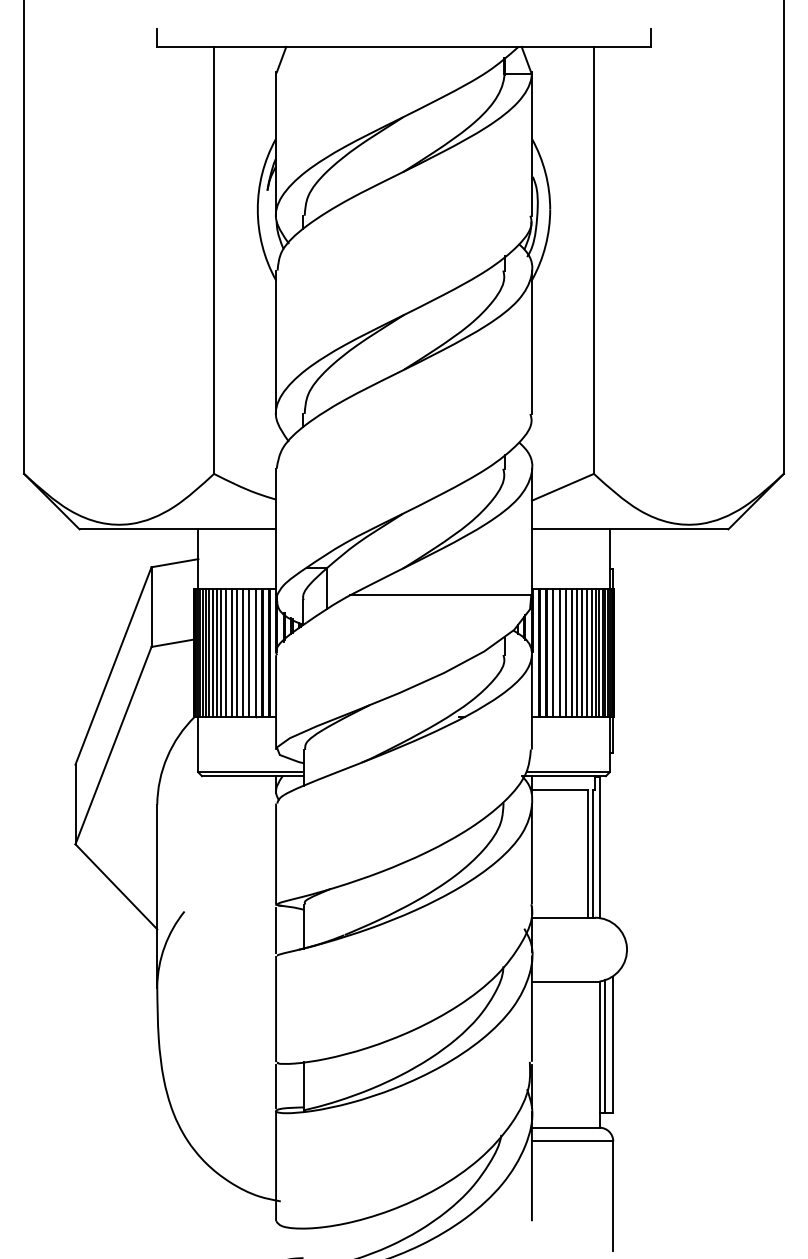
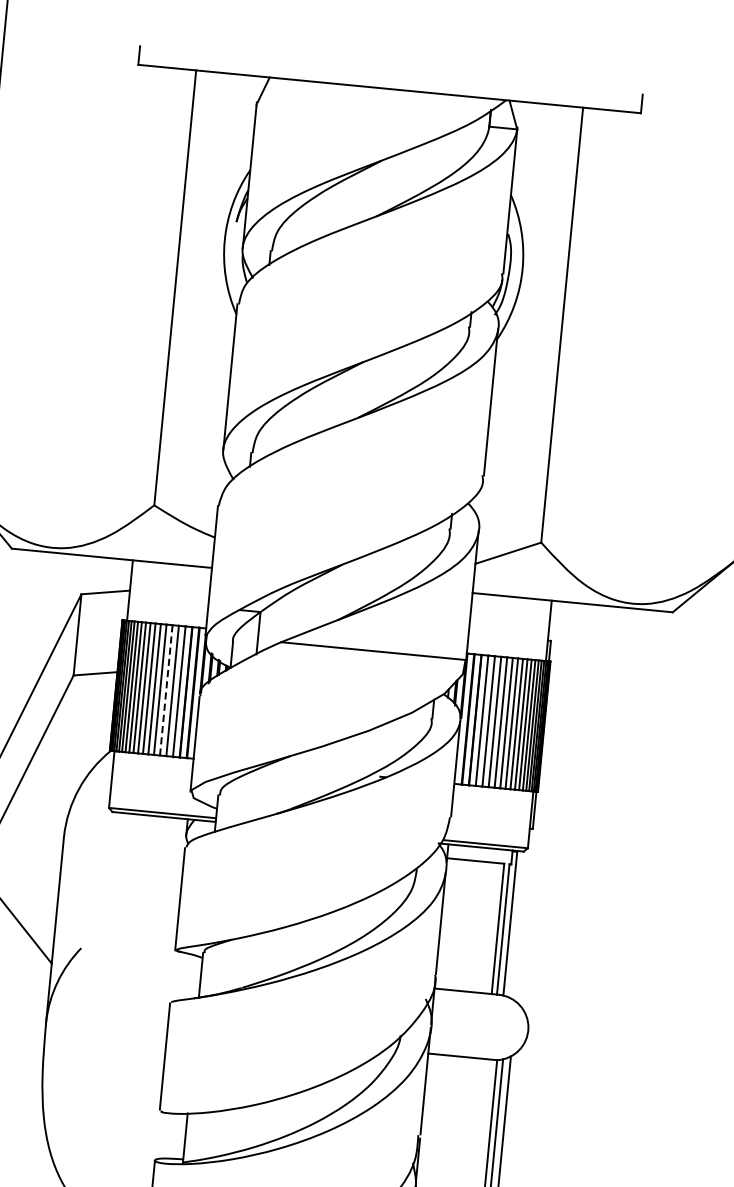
line: (243, 652) -> (166, 690), solid -> dashed
line: (276, 929) -> (173, 975), removed
line: (276, 1086) -> (157, 1135), removed

